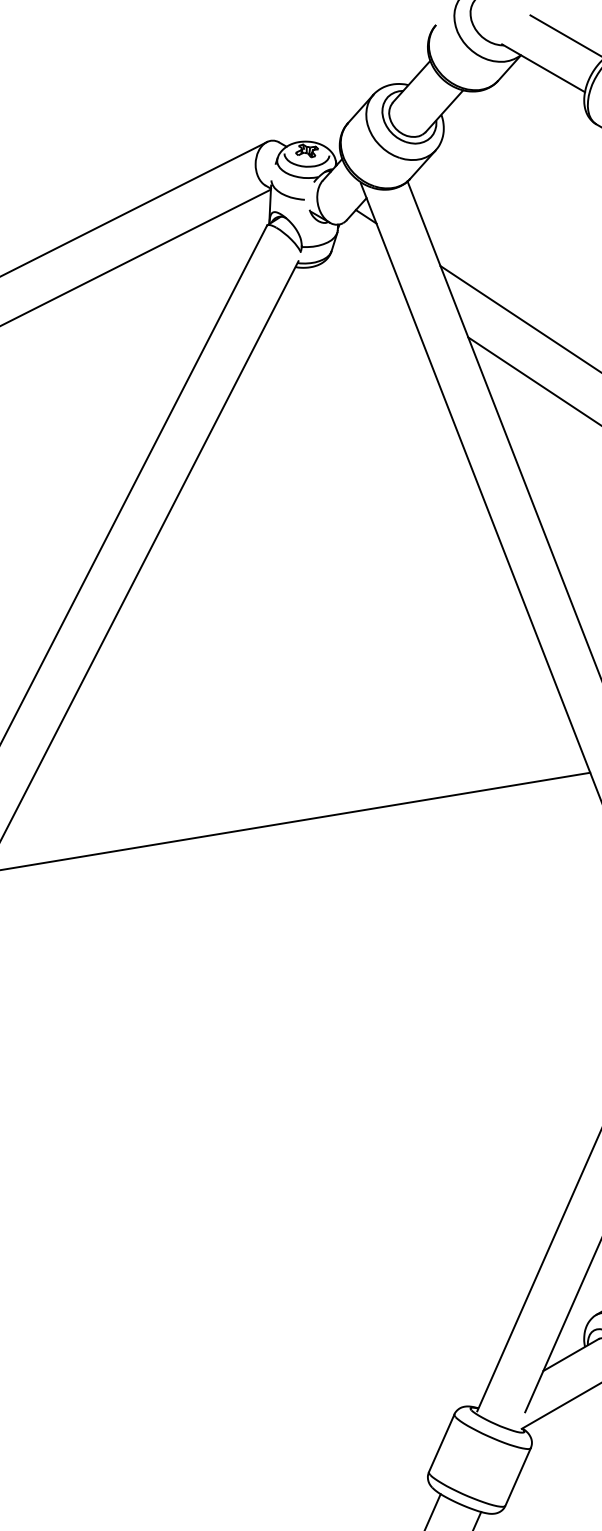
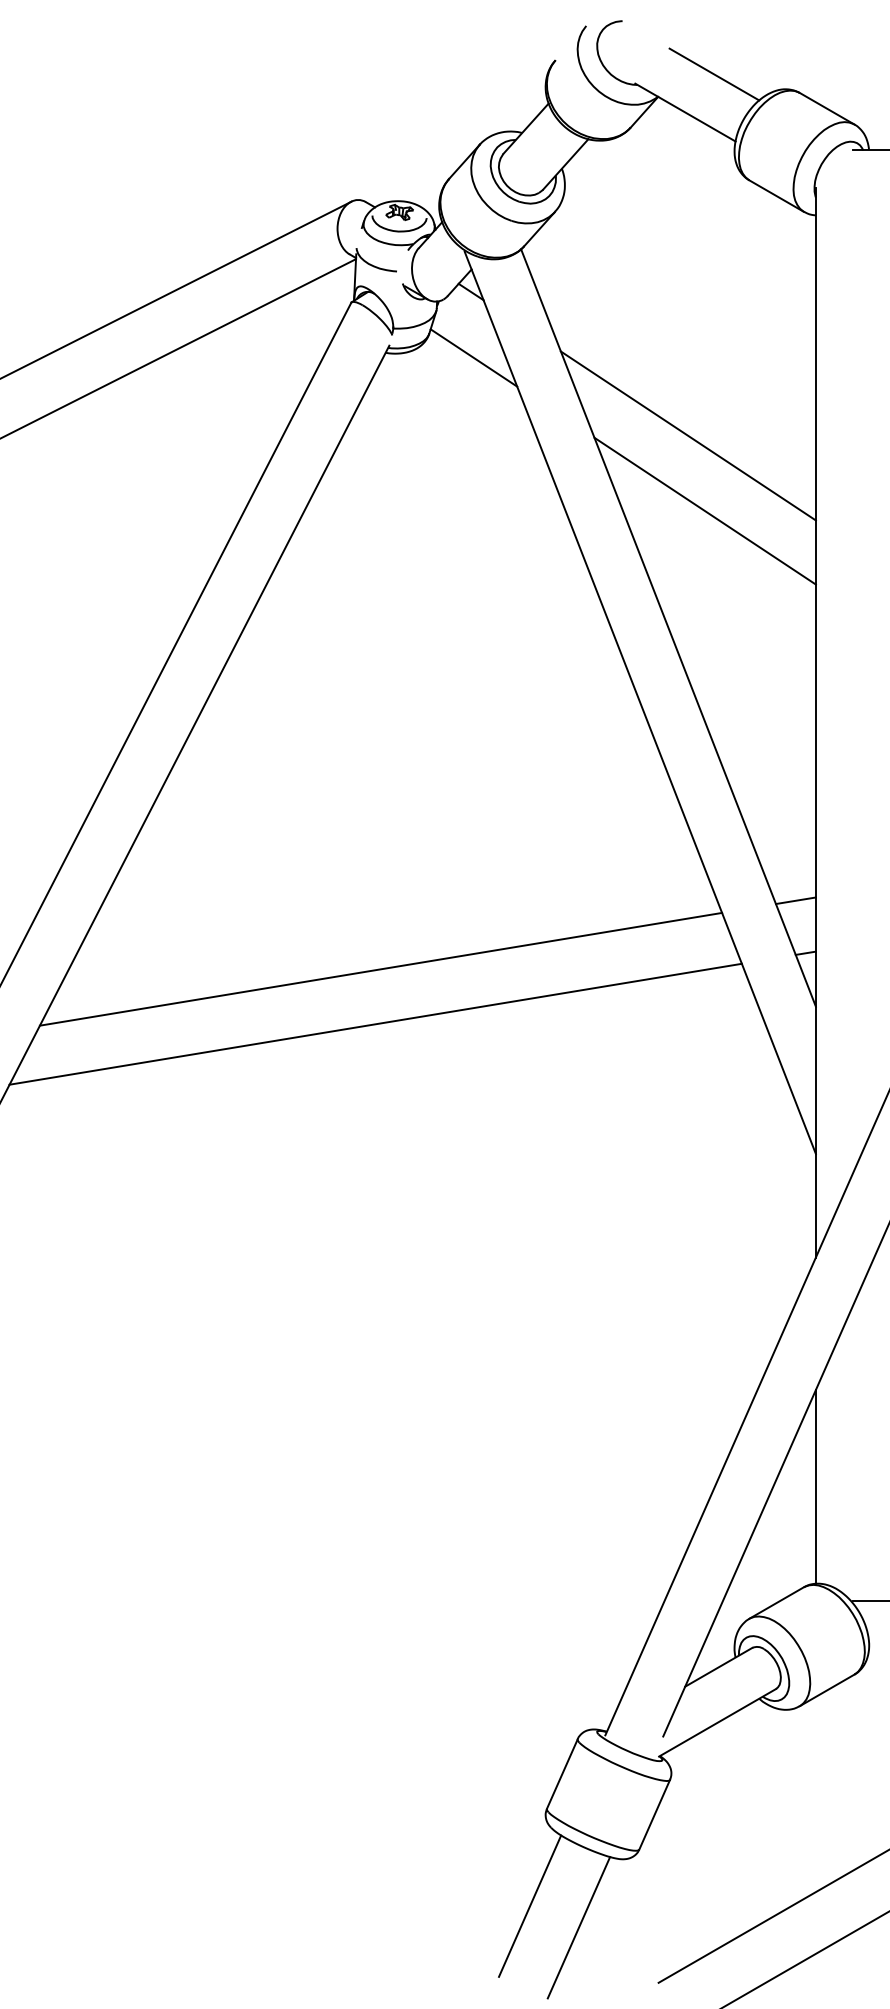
line: (368, 270) -> (473, 357), added
line: (291, 776) -> (380, 968), added

